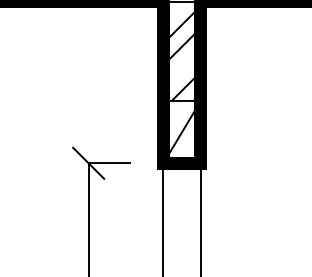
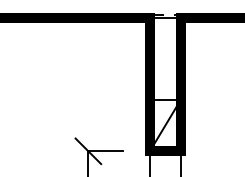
hatch: (181, 53) -> (164, 60), removed

